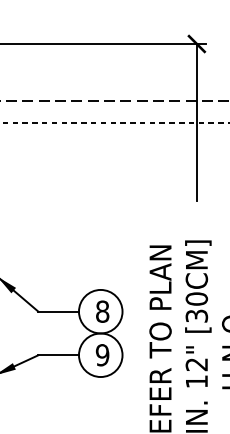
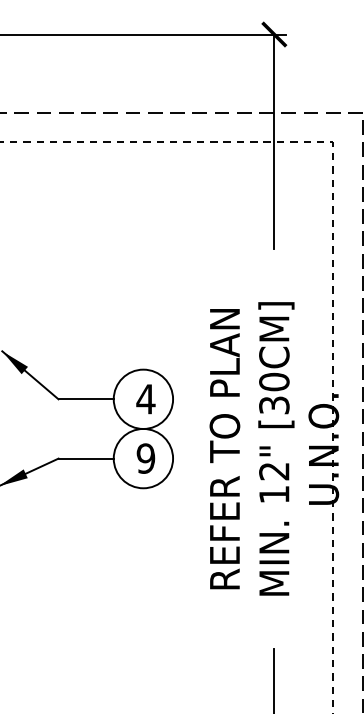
text: (102, 311) -> (145, 399), 8 -> 4

